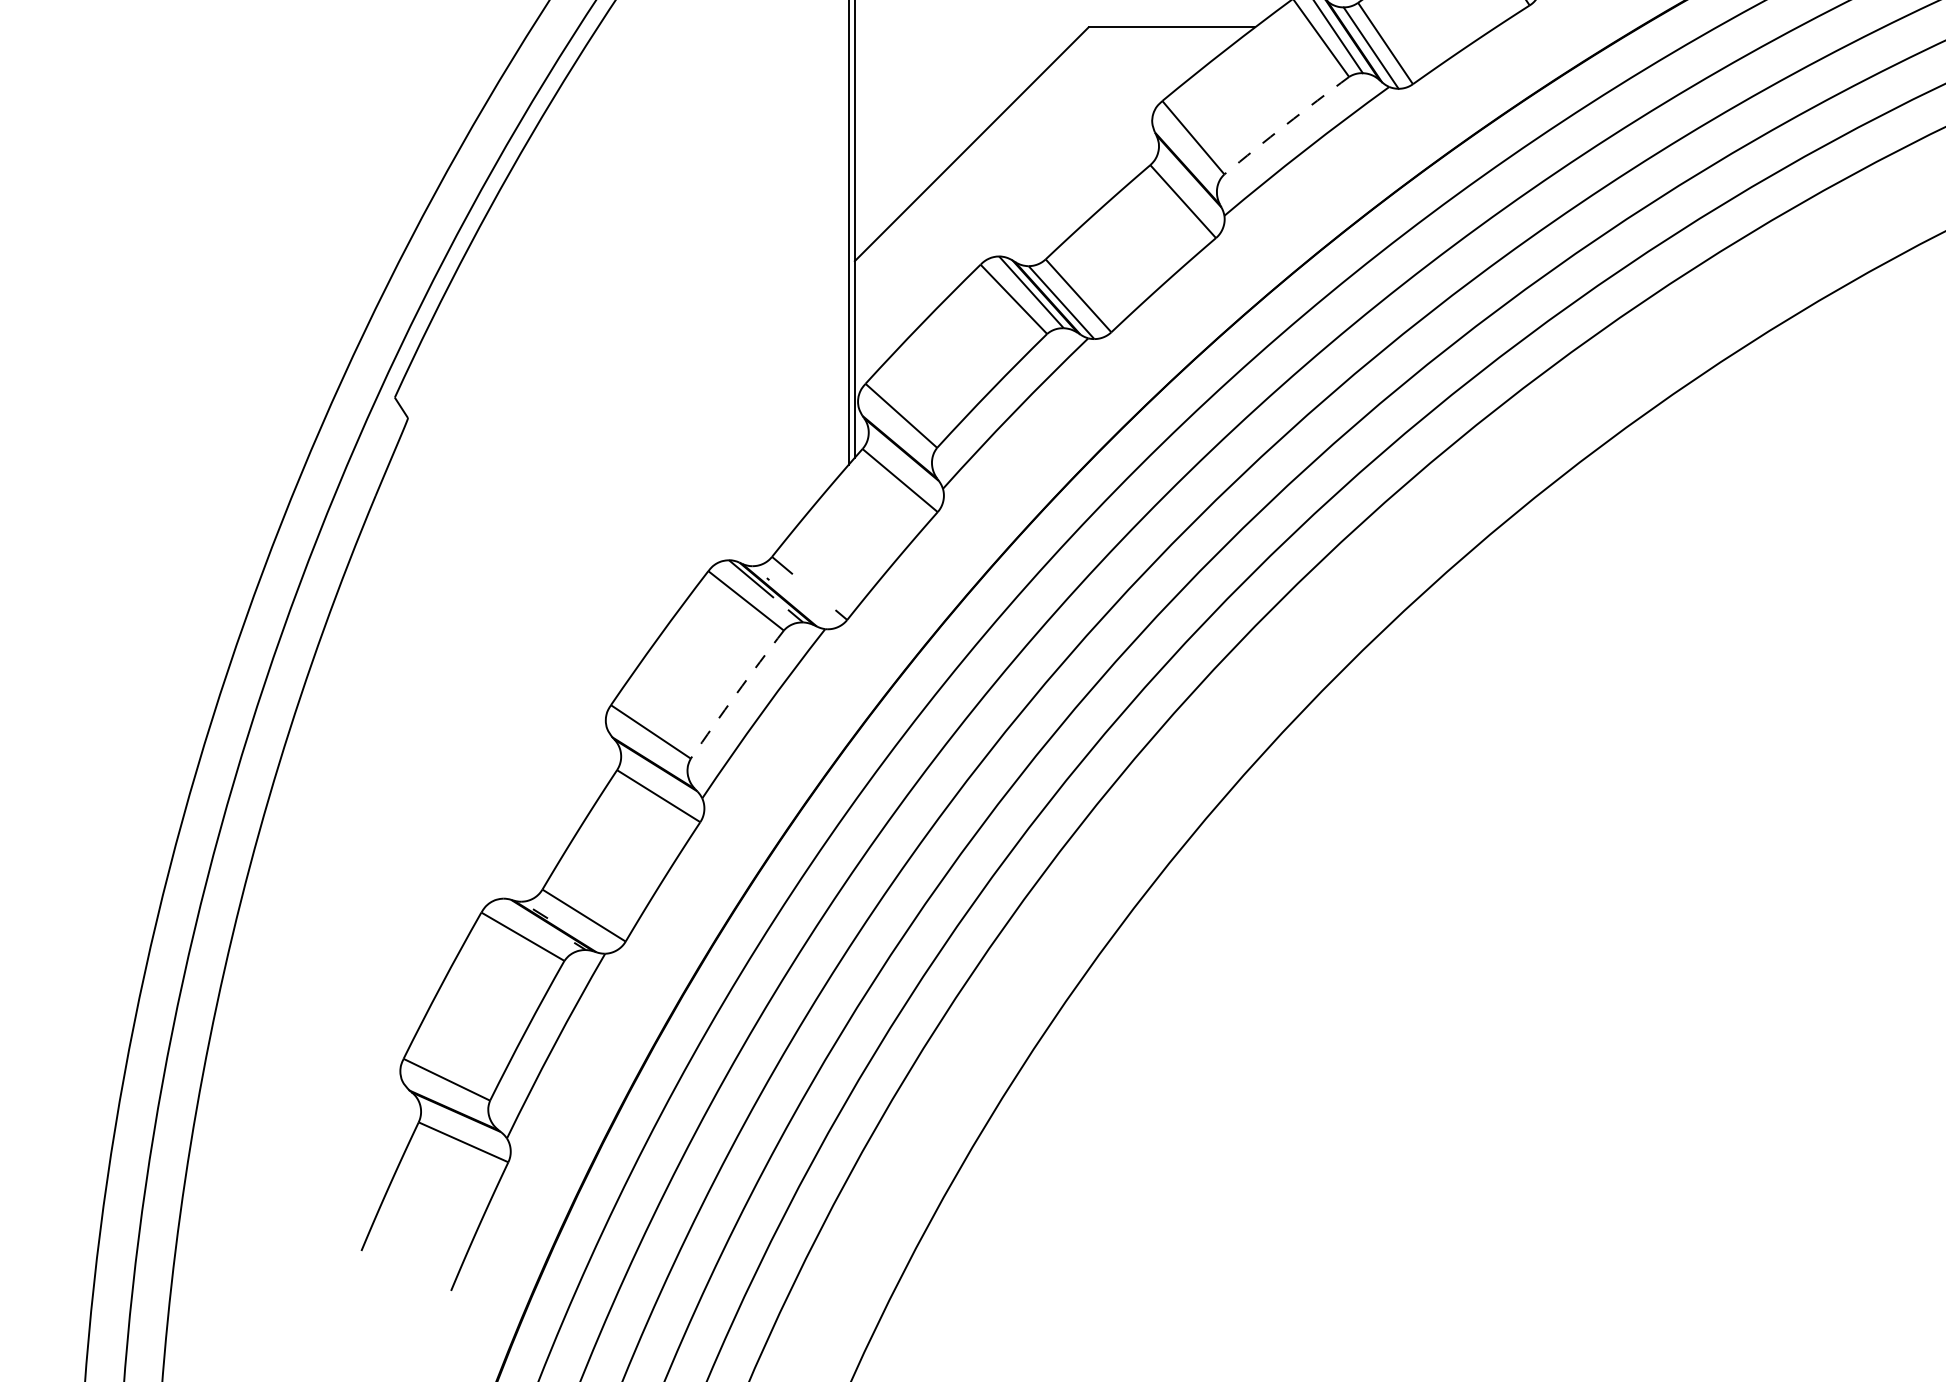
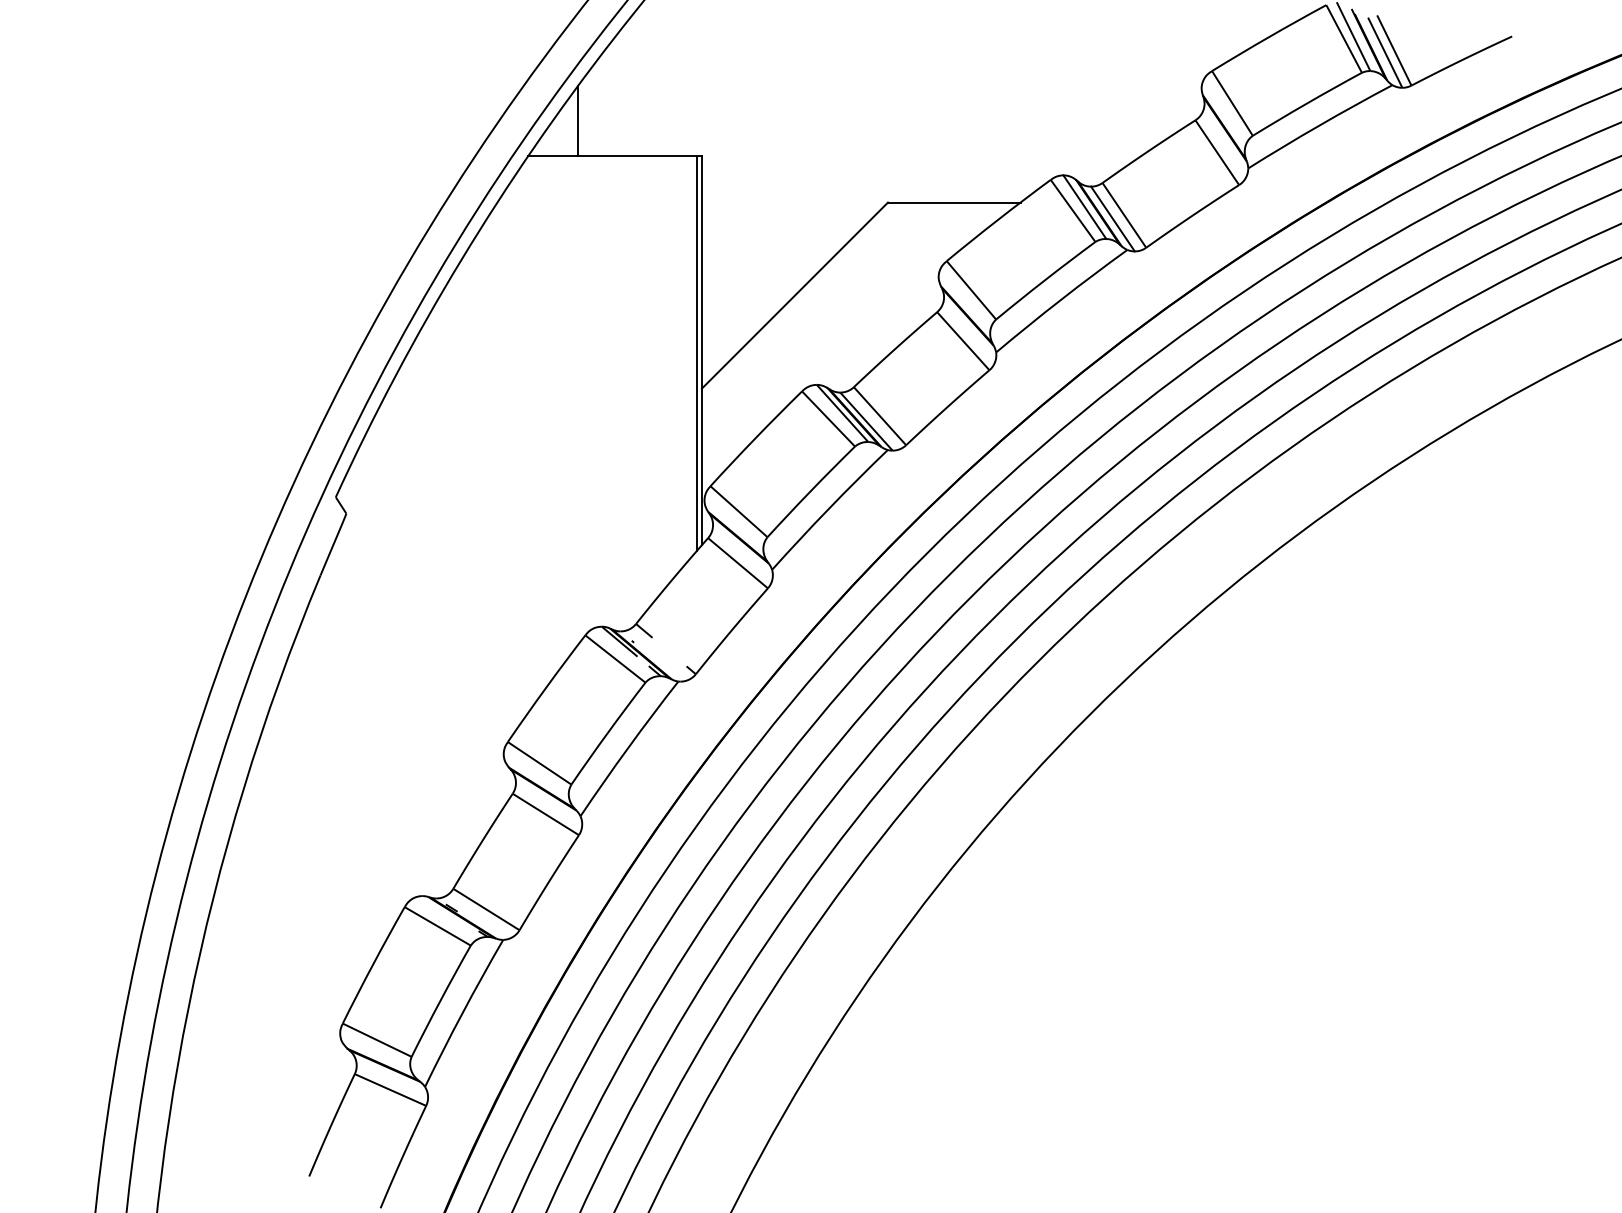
arc: (1286, 125) -> (1045, 280), dashed -> solid
arc: (736, 694) -> (607, 733), dashed -> solid

